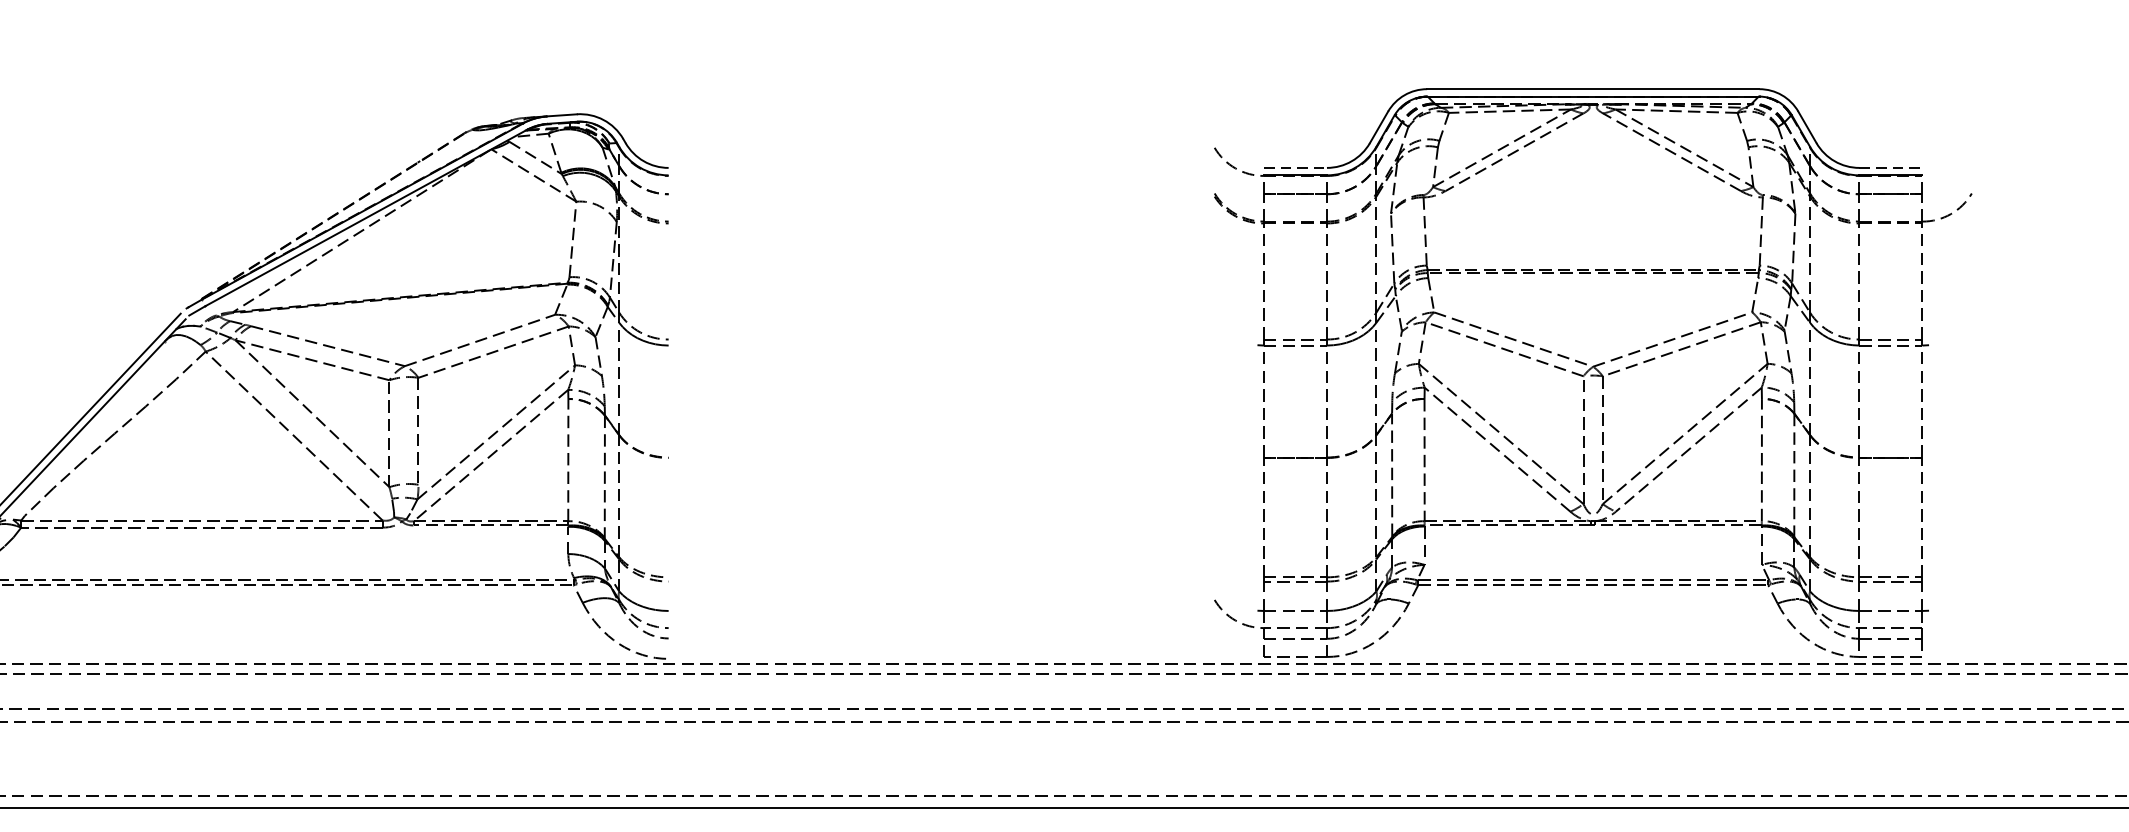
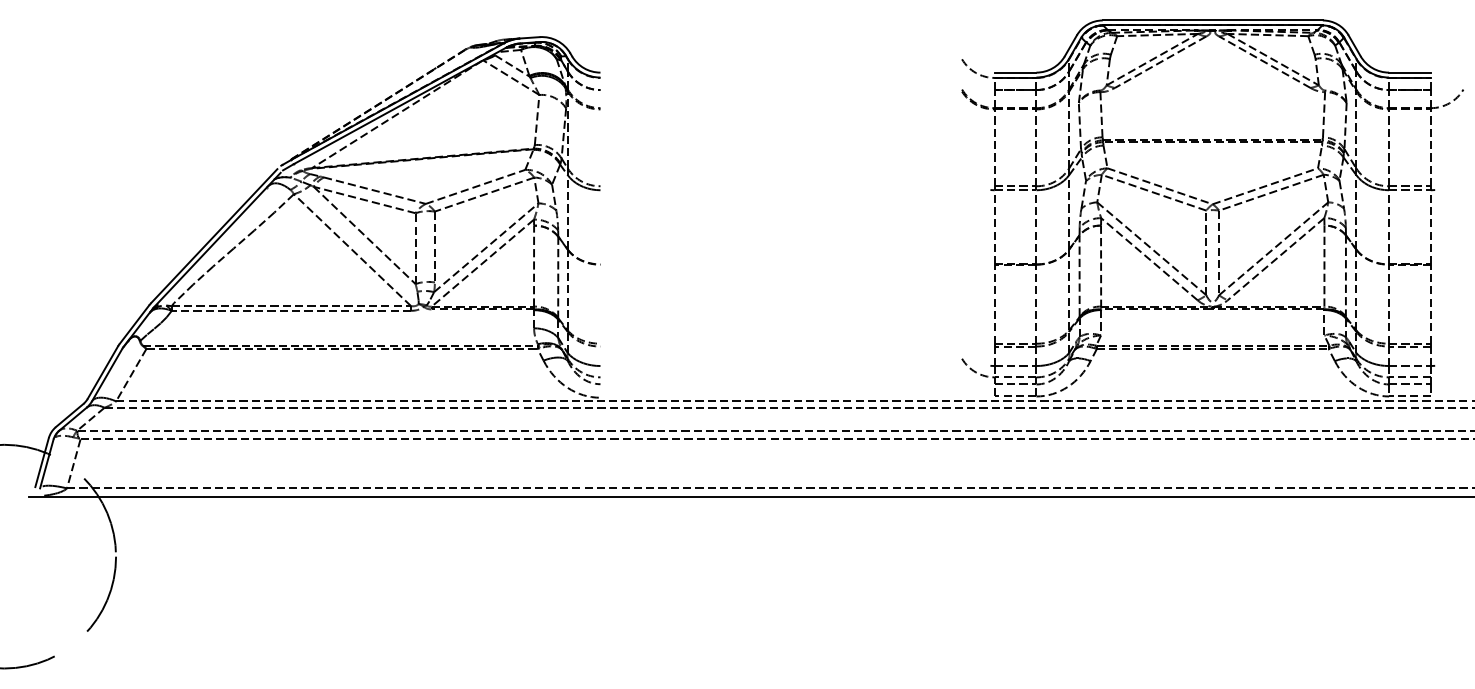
line: (1295, 167) -> (1015, 72), dashed -> solid
line: (1890, 167) -> (1409, 72), dashed -> solid

